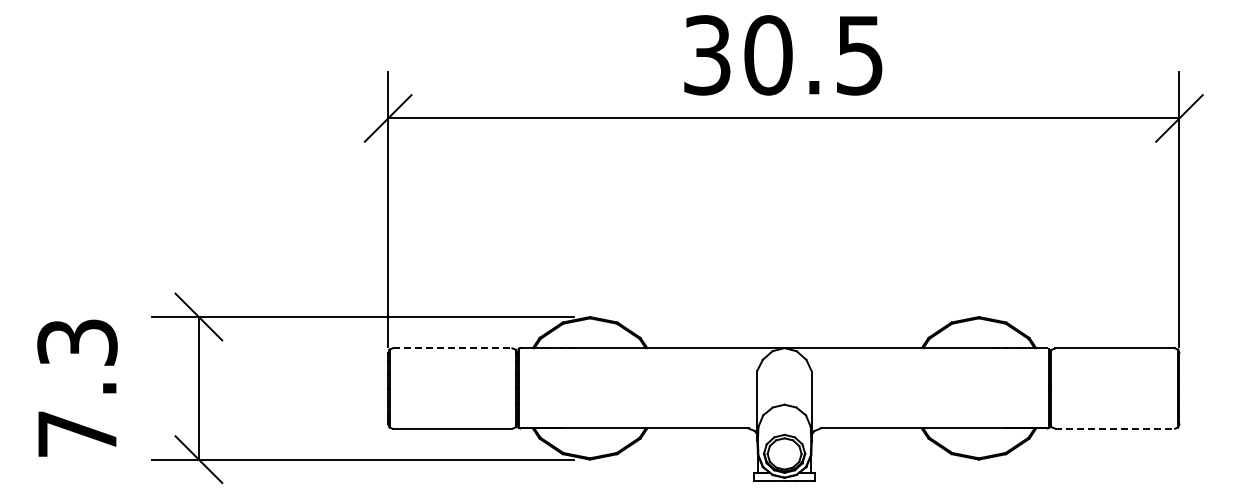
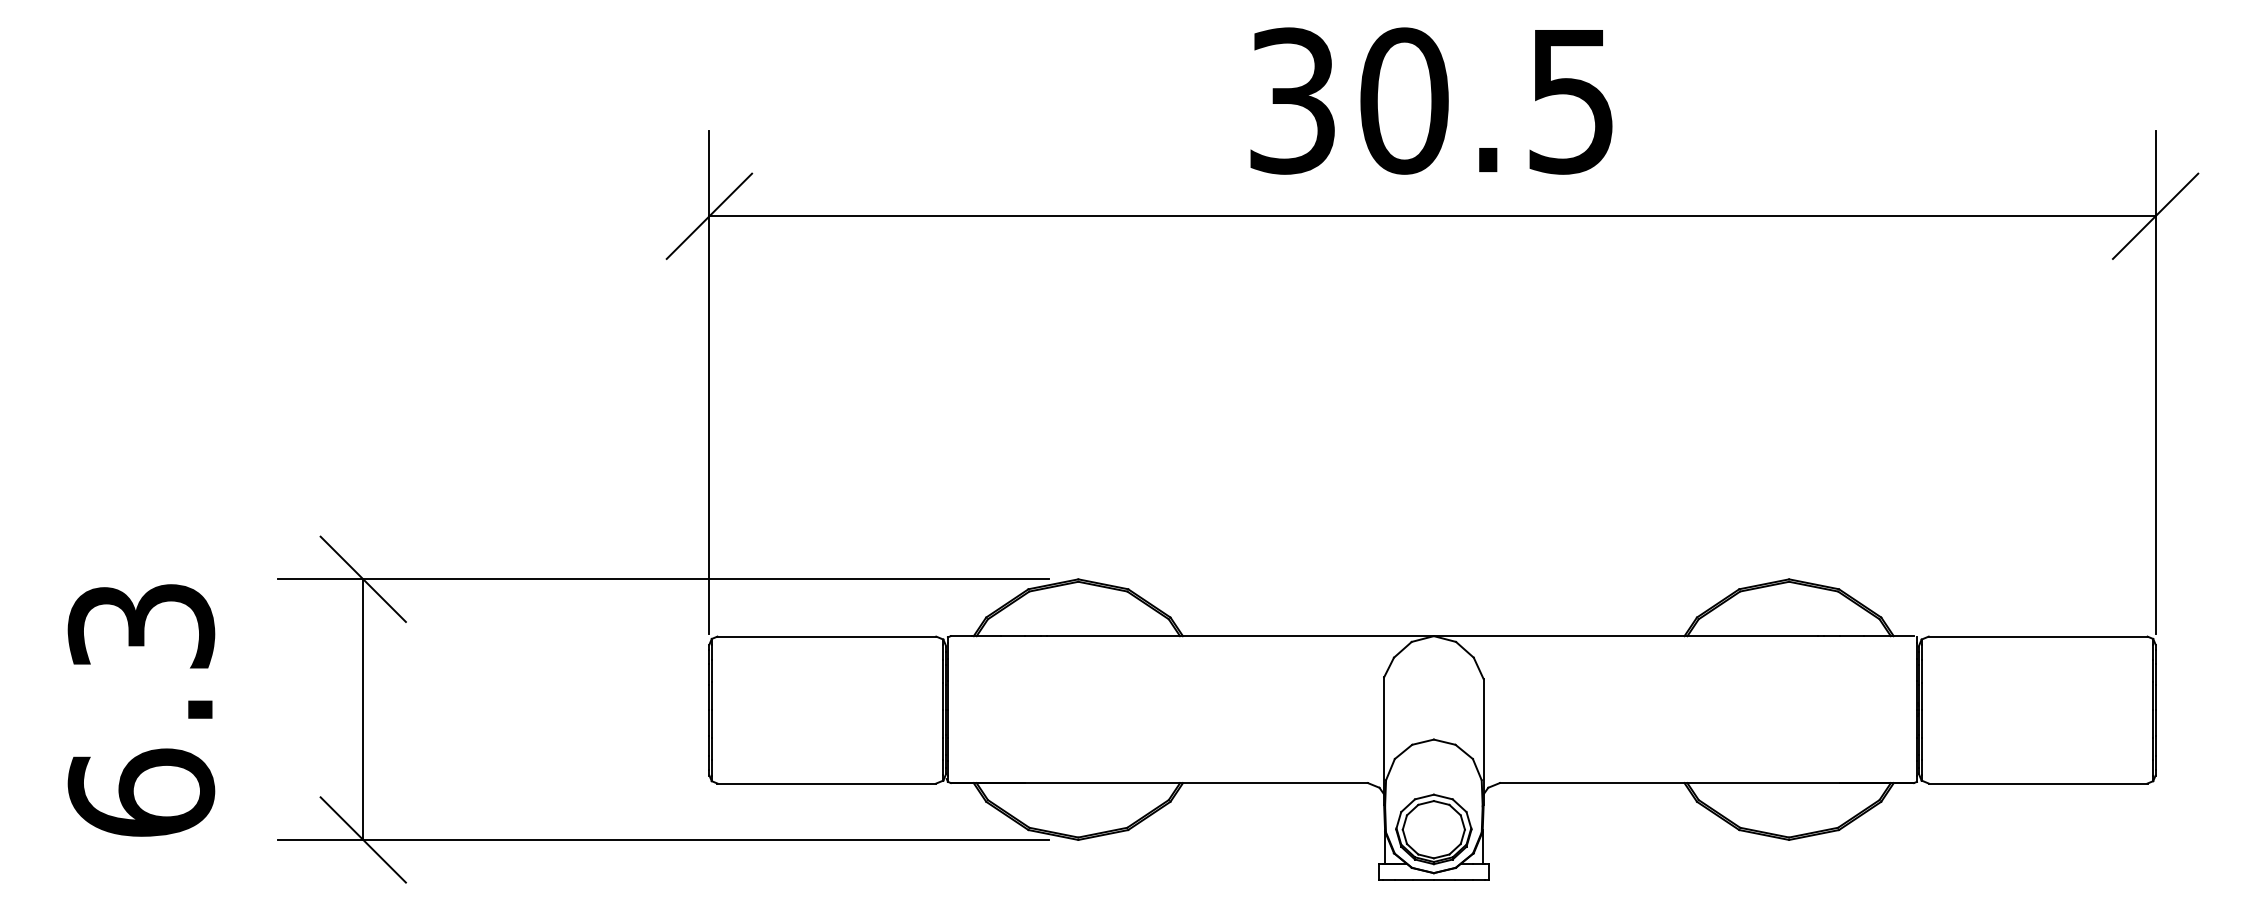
line: (452, 348) -> (826, 636), dashed -> solid
line: (1115, 428) -> (2038, 783), dashed -> solid
text: (77, 433) -> (141, 792), 7.3 -> 6.3

